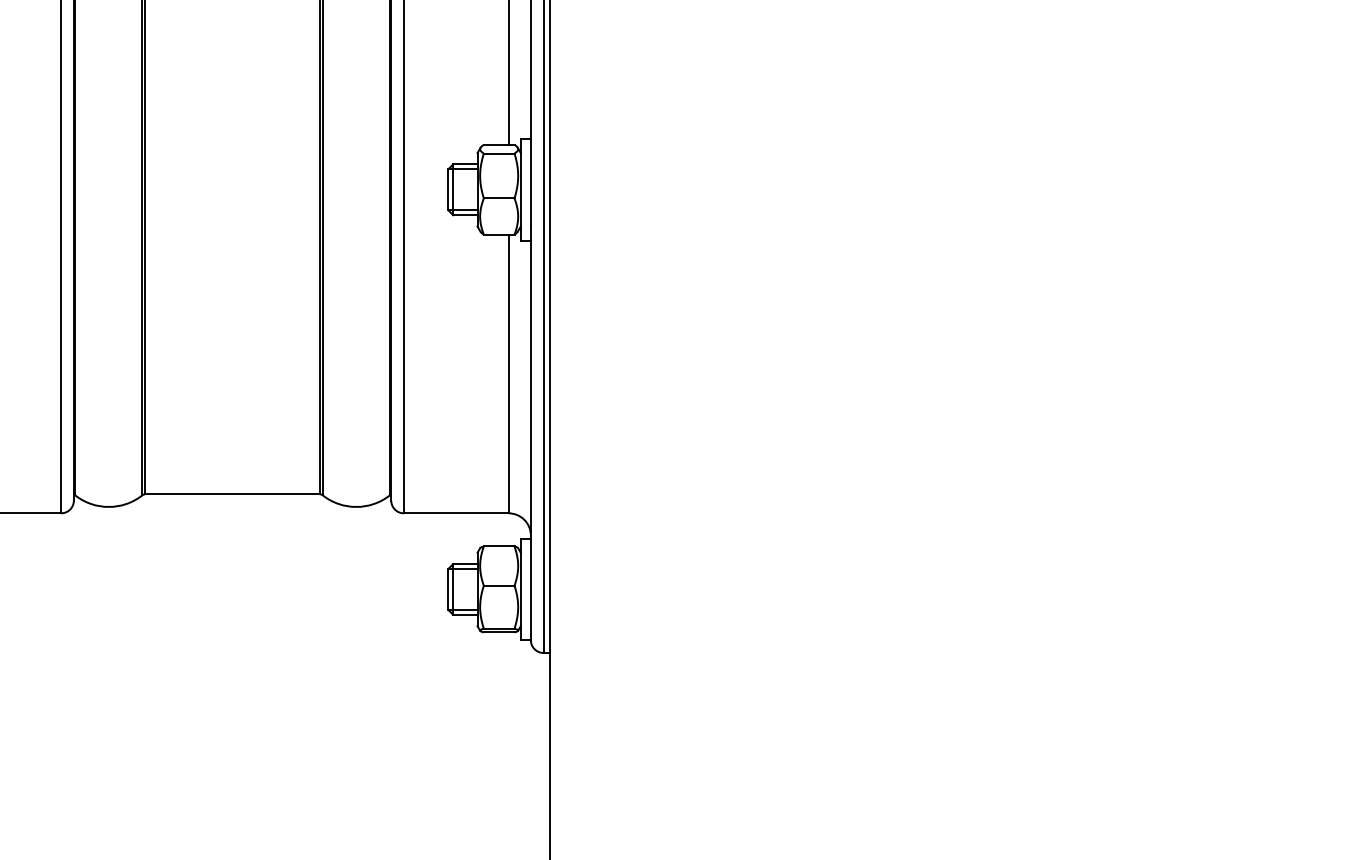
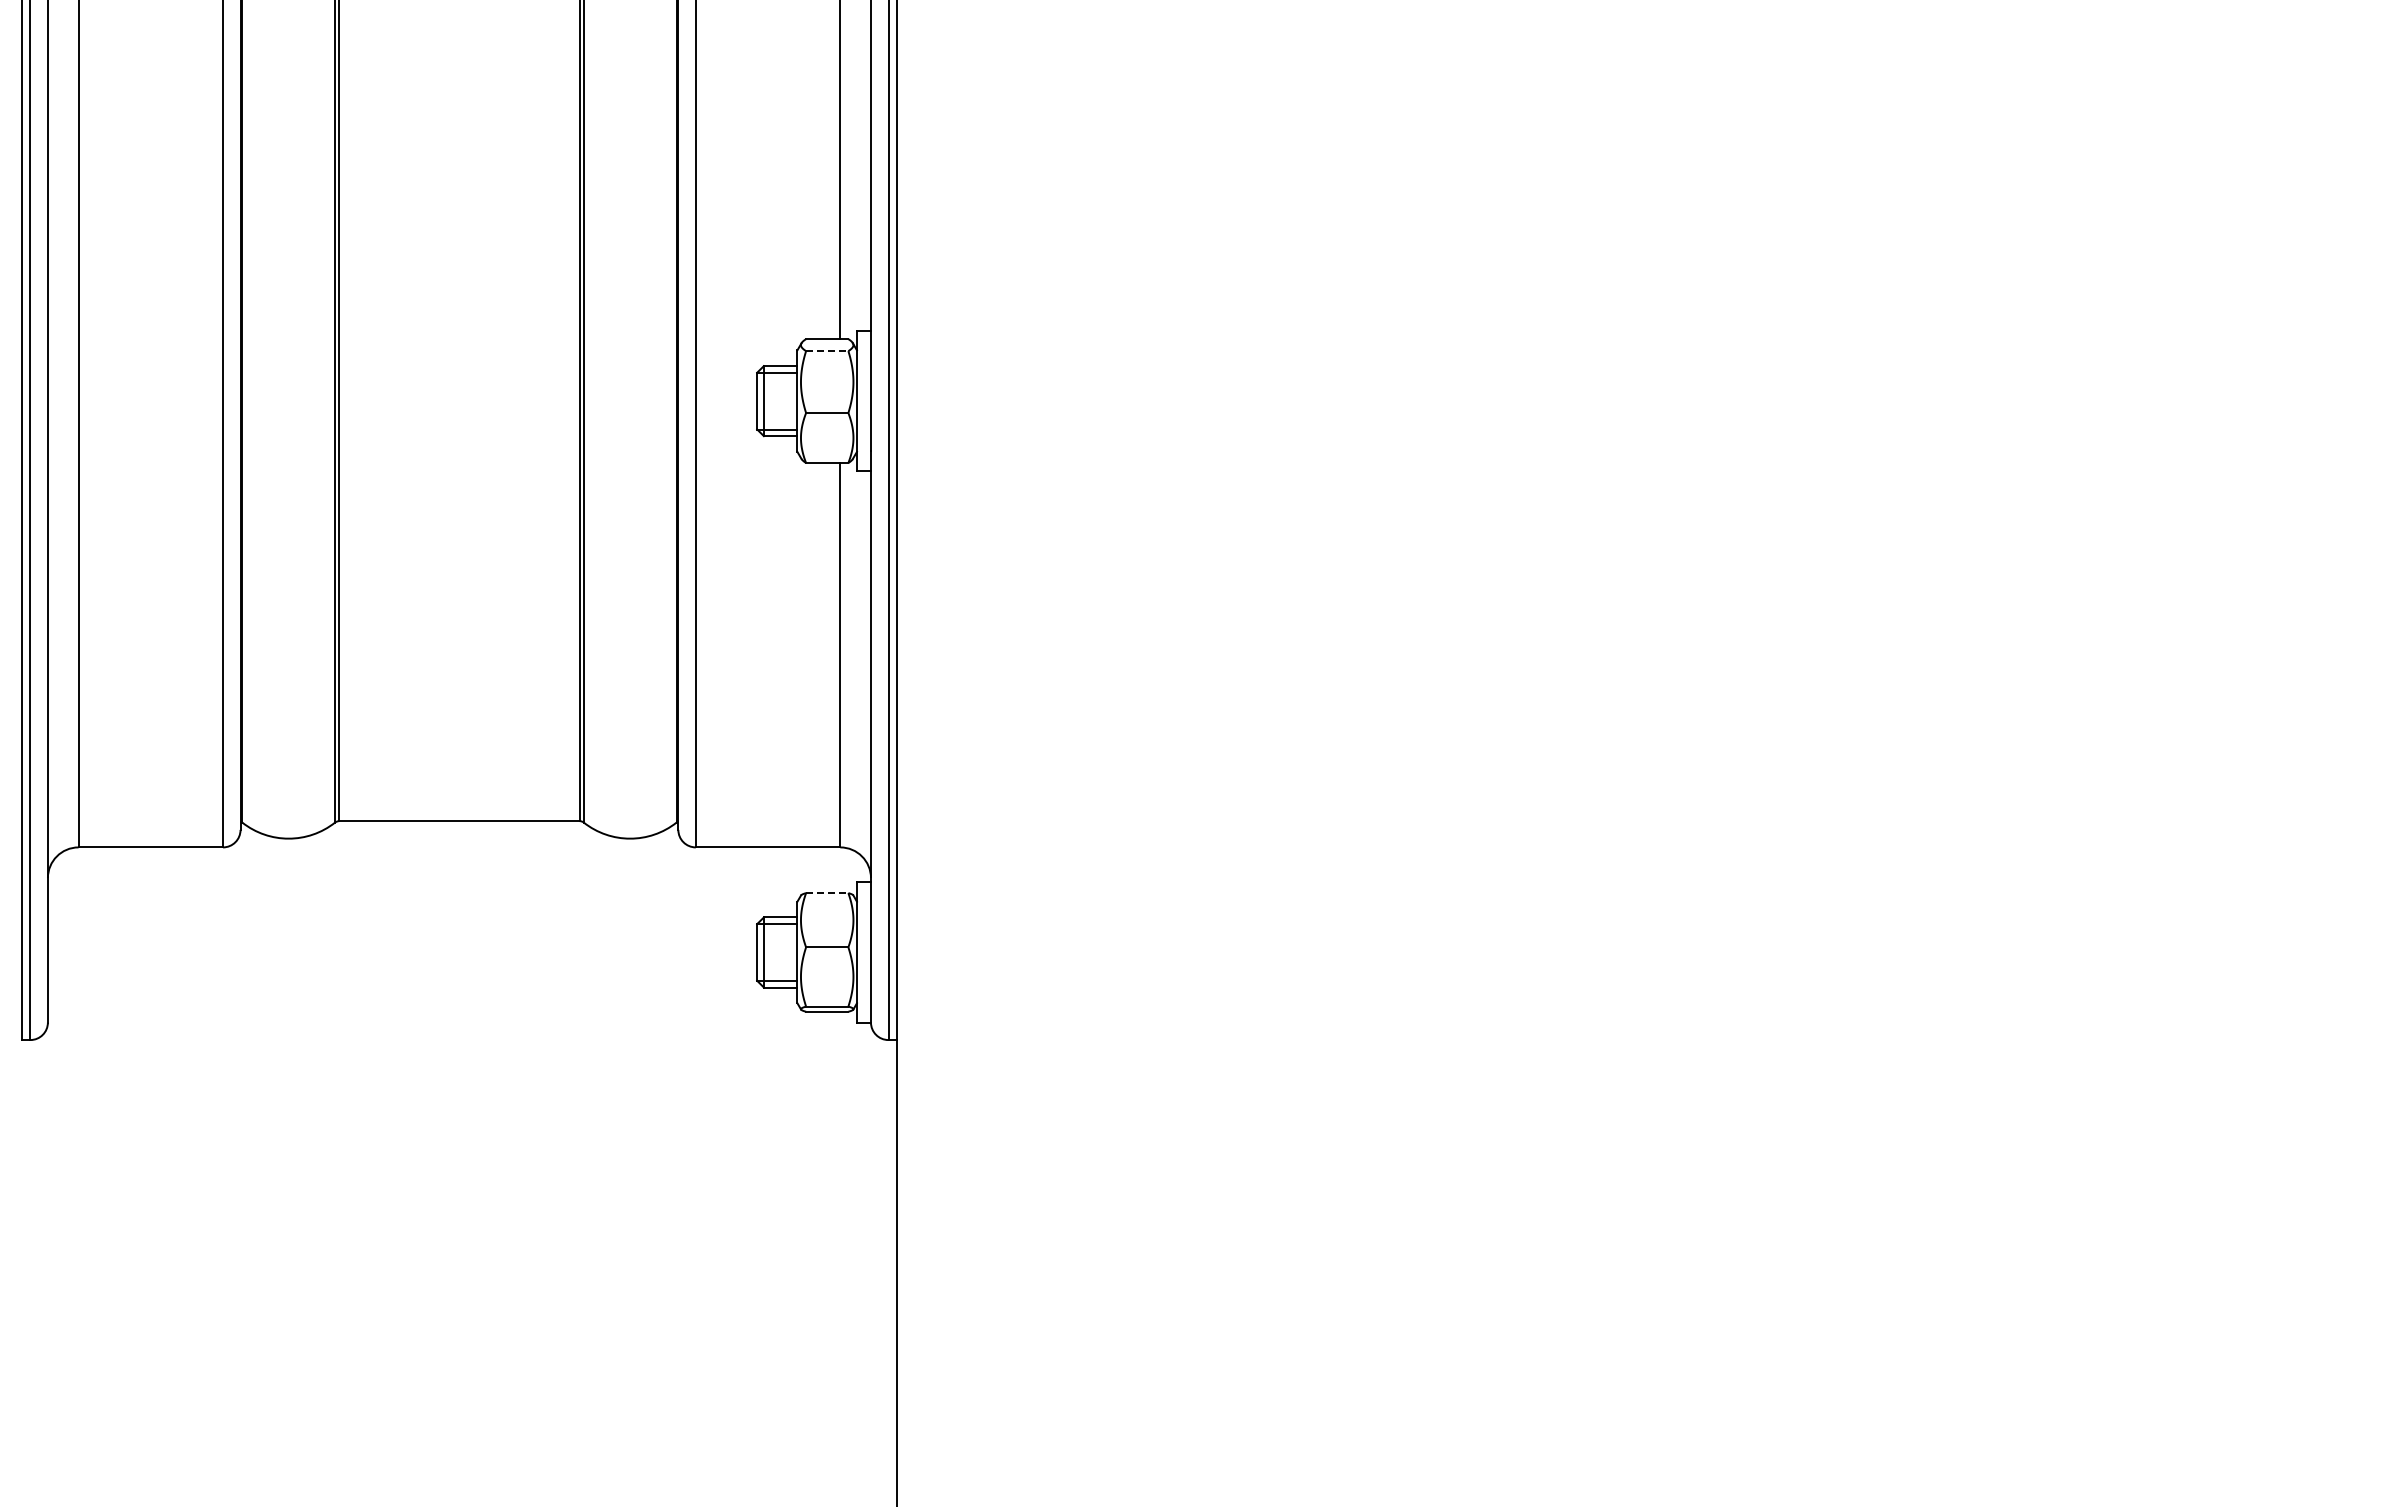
line: (499, 153) -> (827, 351), solid -> dashed
line: (499, 546) -> (827, 893), solid -> dashed

